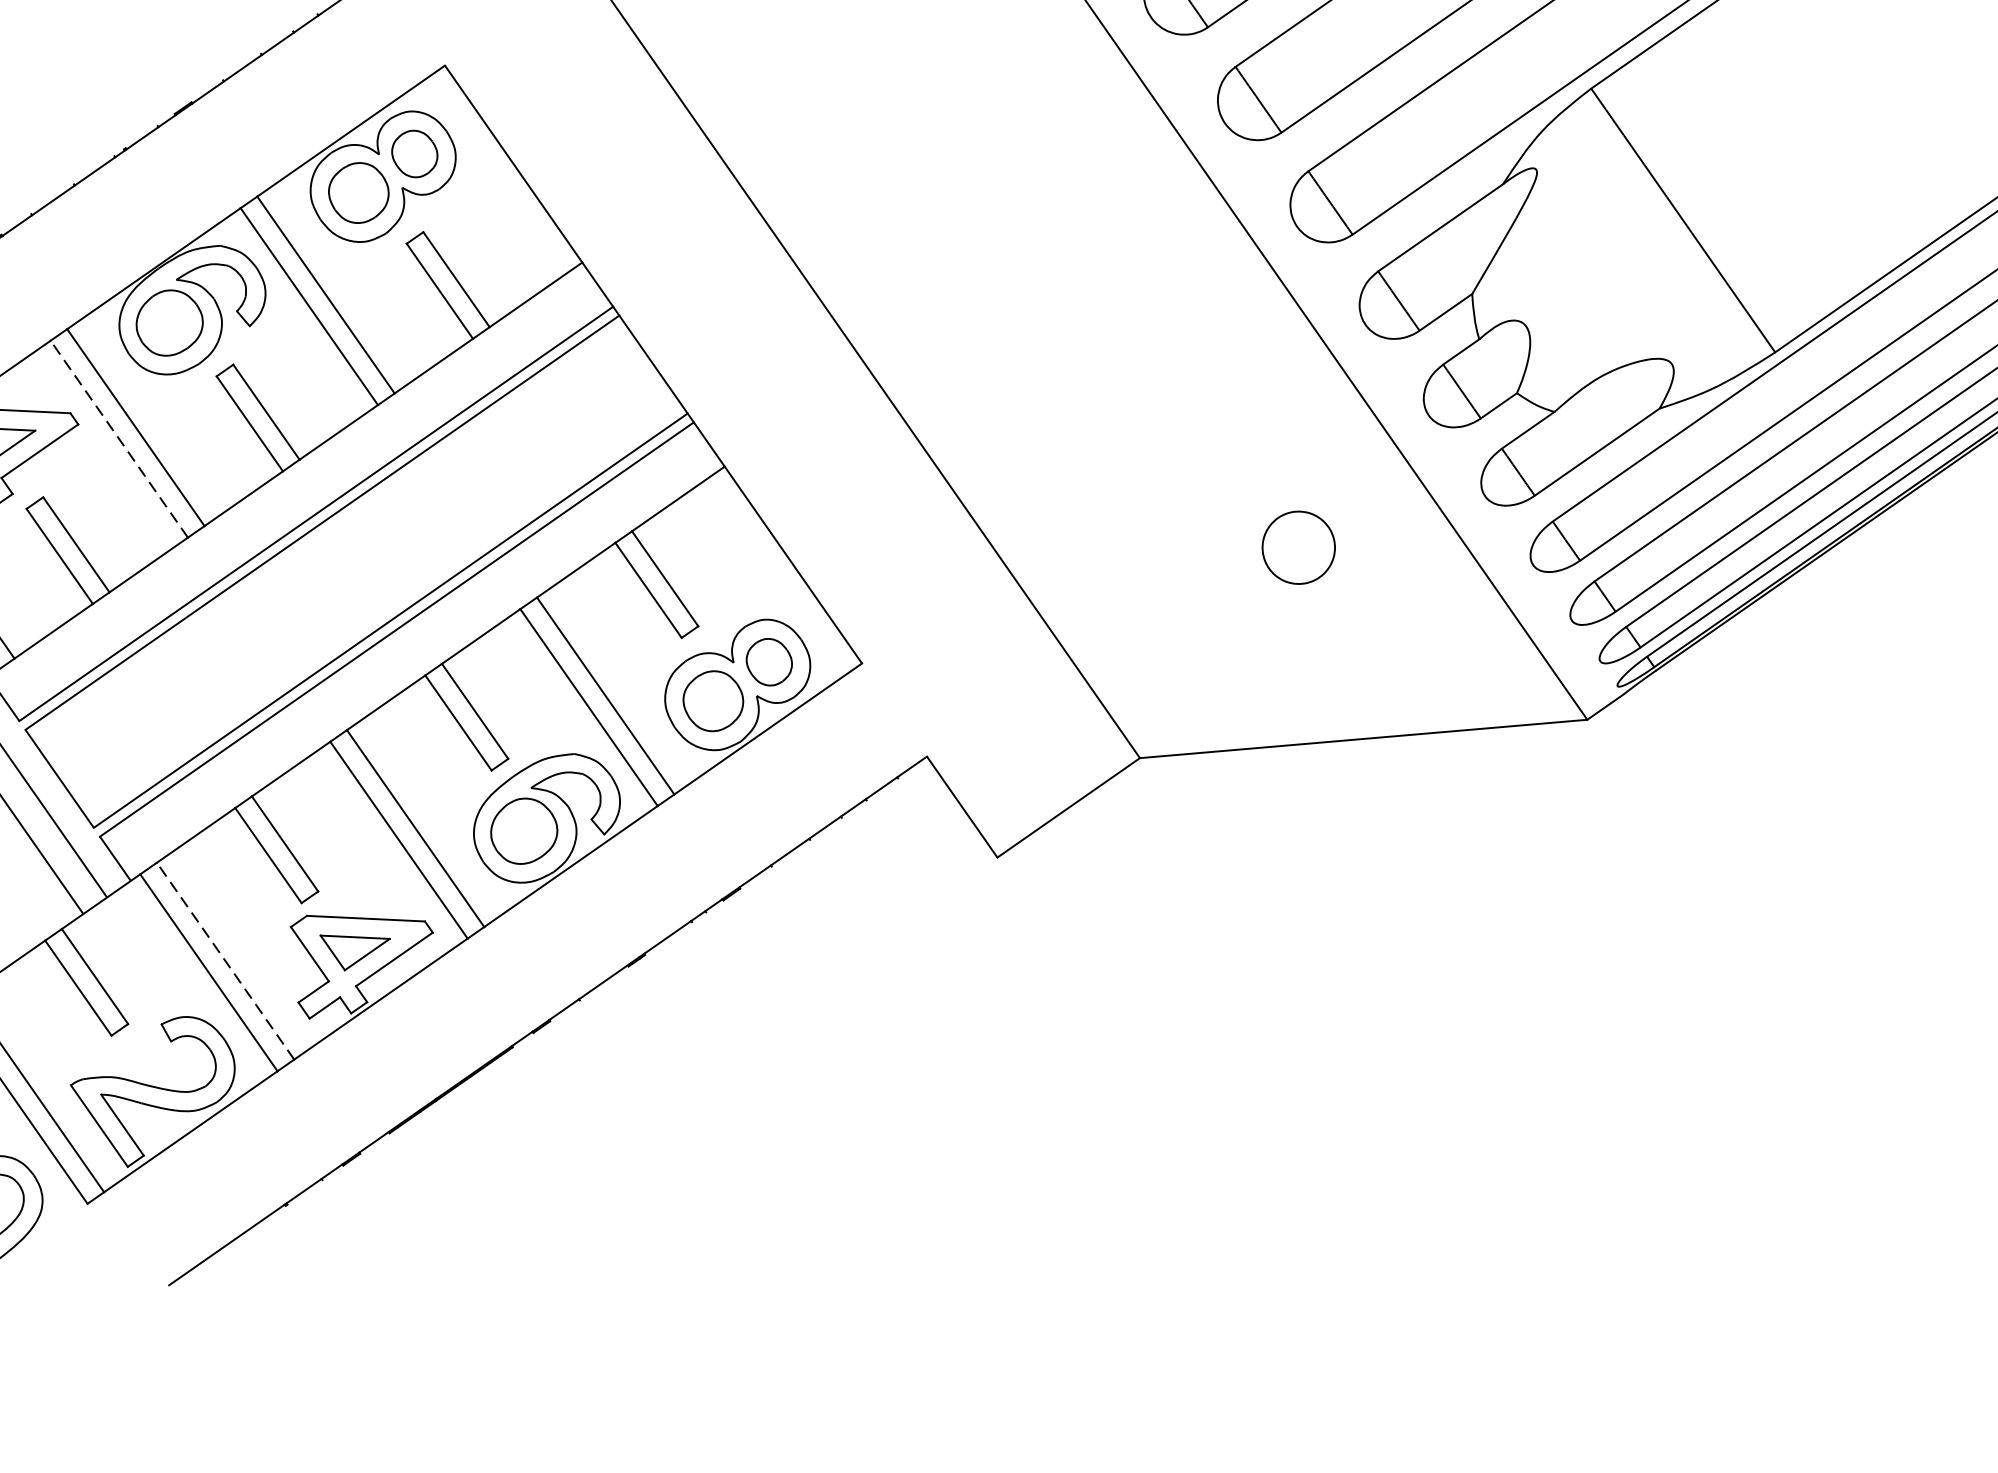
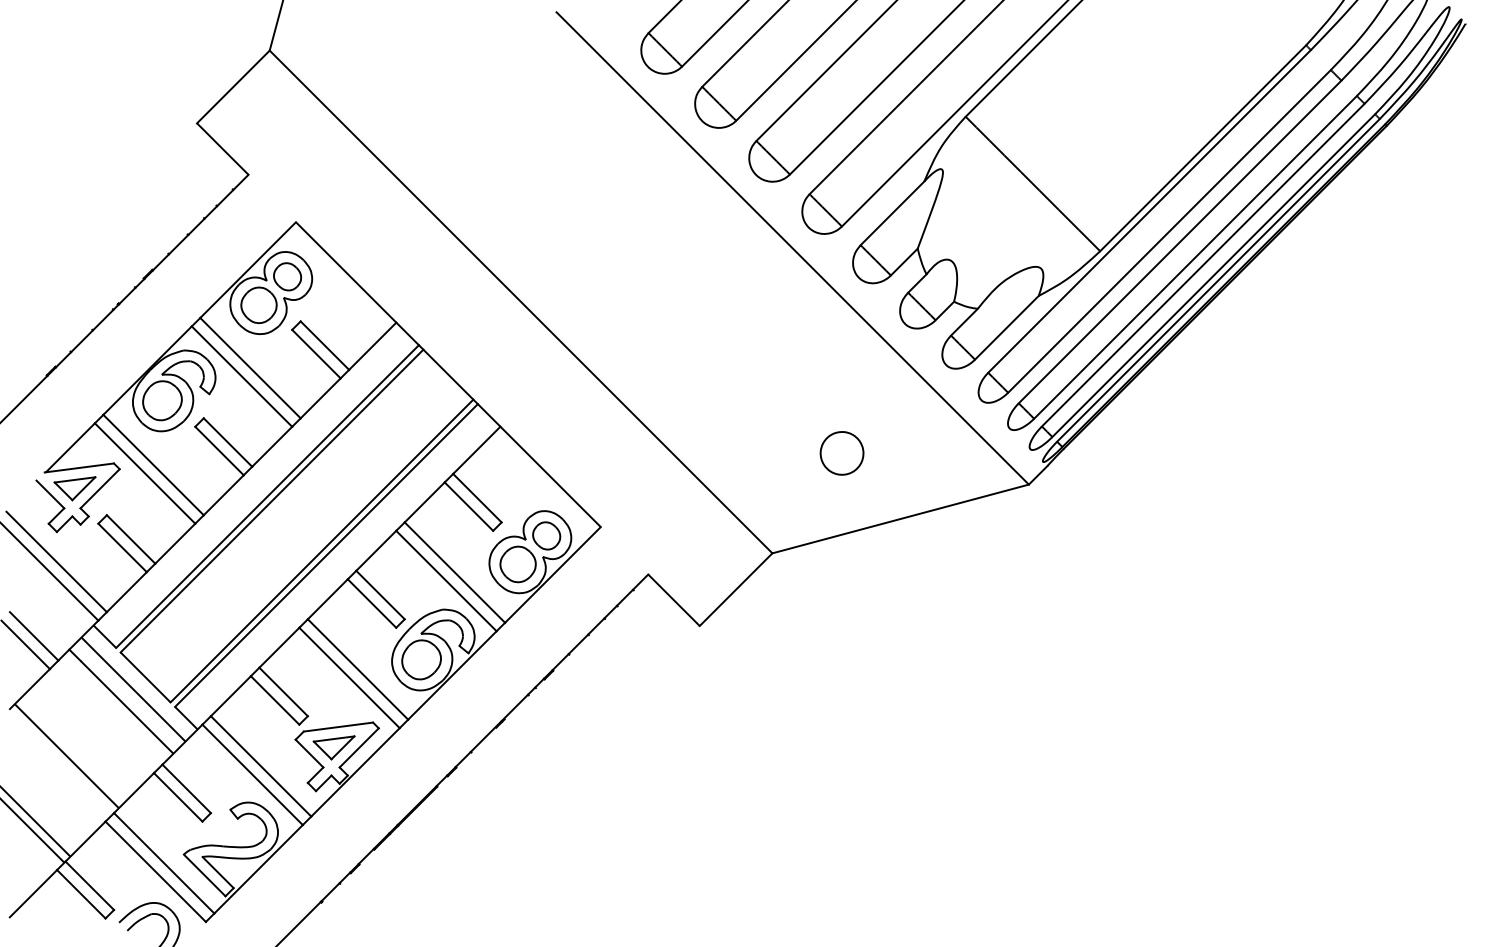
line: (119, 439) -> (145, 473), dashed -> solid
part: (1297, 547) -> (841, 453), moved
line: (226, 961) -> (261, 766), dashed -> solid

